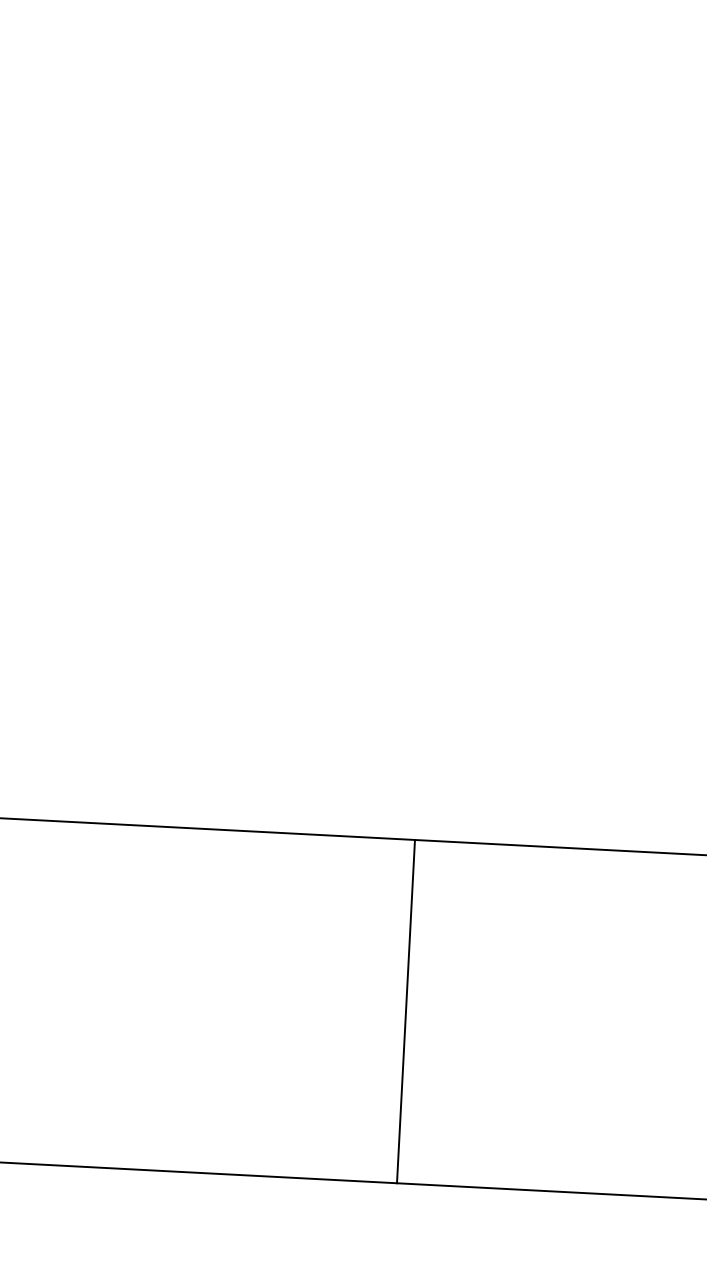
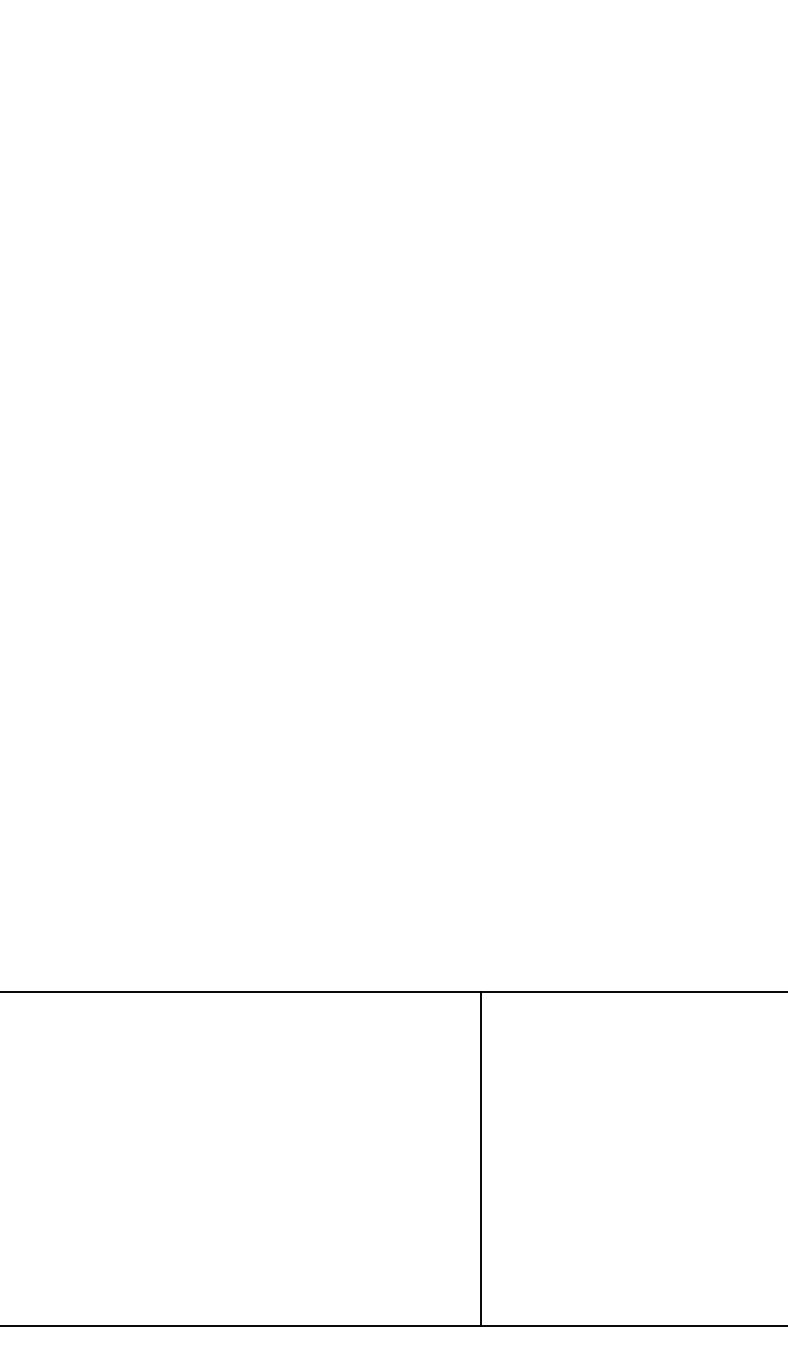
line: (406, 1011) -> (480, 1158), moved

